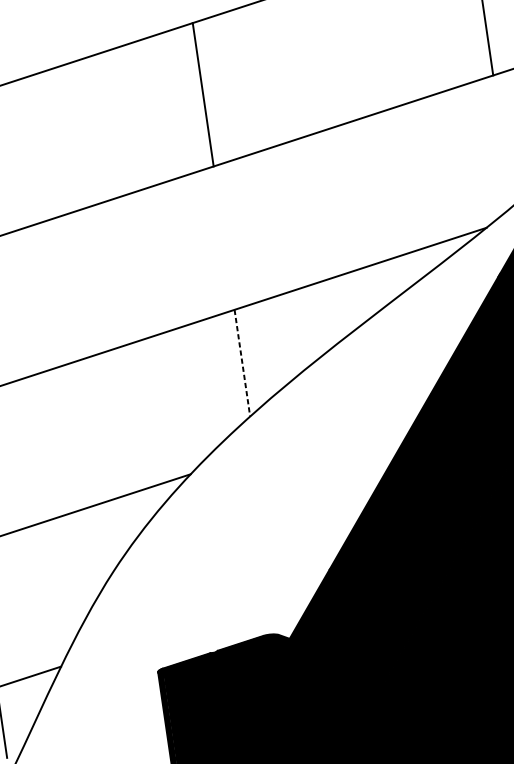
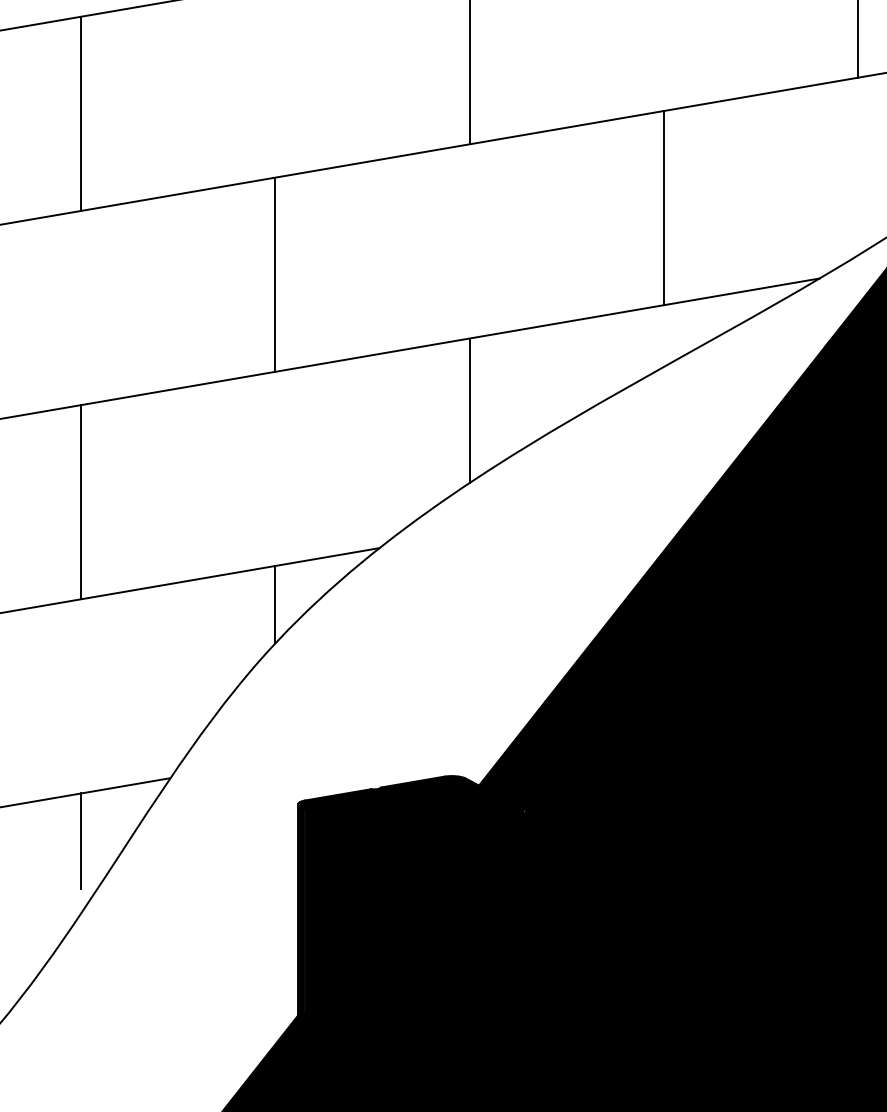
line: (363, 192) -> (663, 208), added
line: (84, 283) -> (275, 274), added
line: (242, 363) -> (469, 411), dashed -> solid
line: (119, 527) -> (275, 604), added

